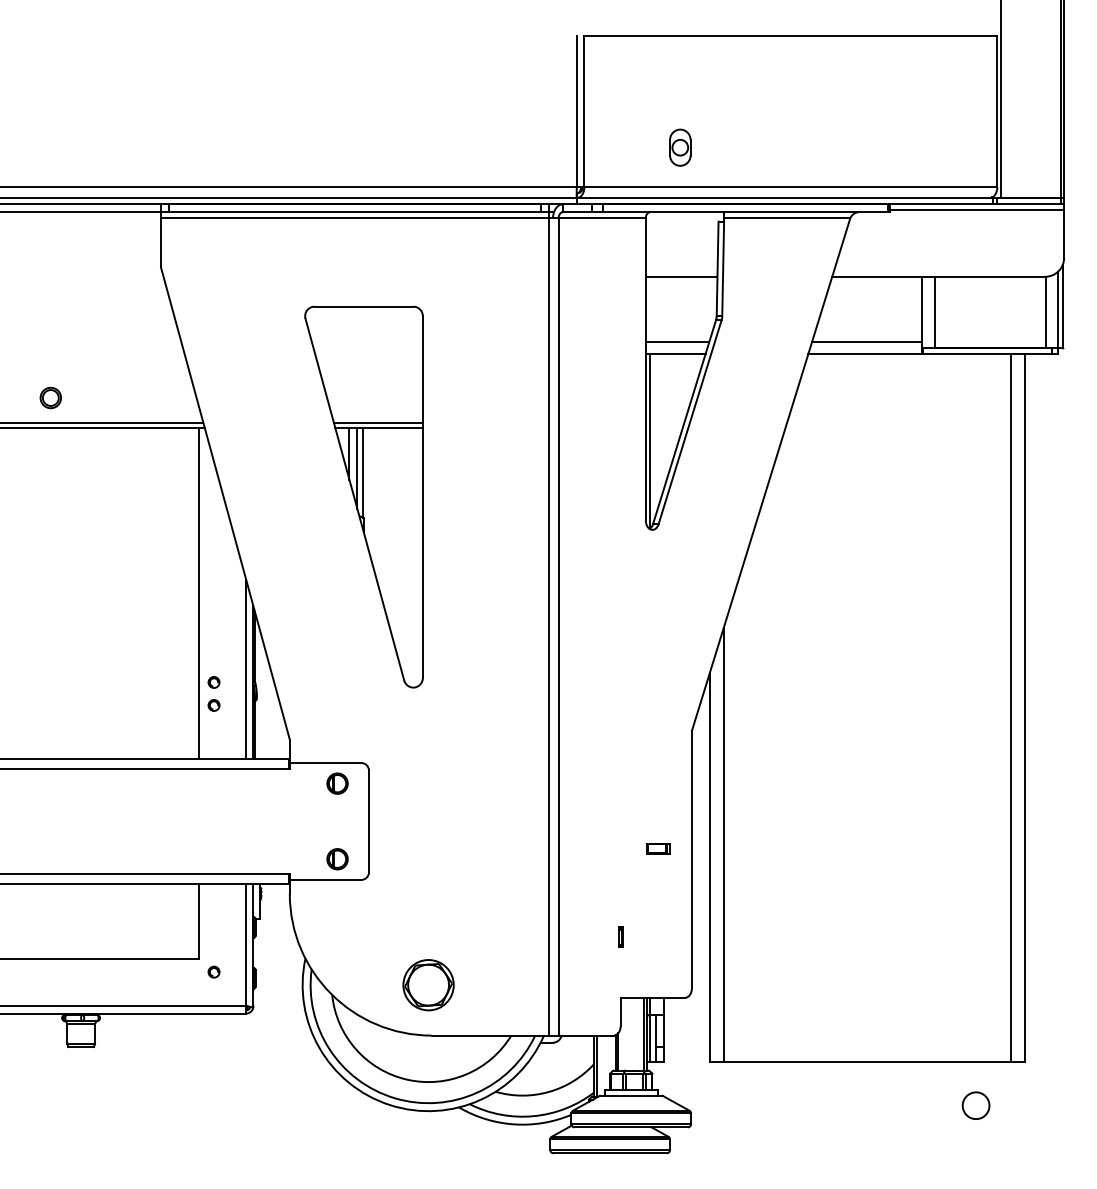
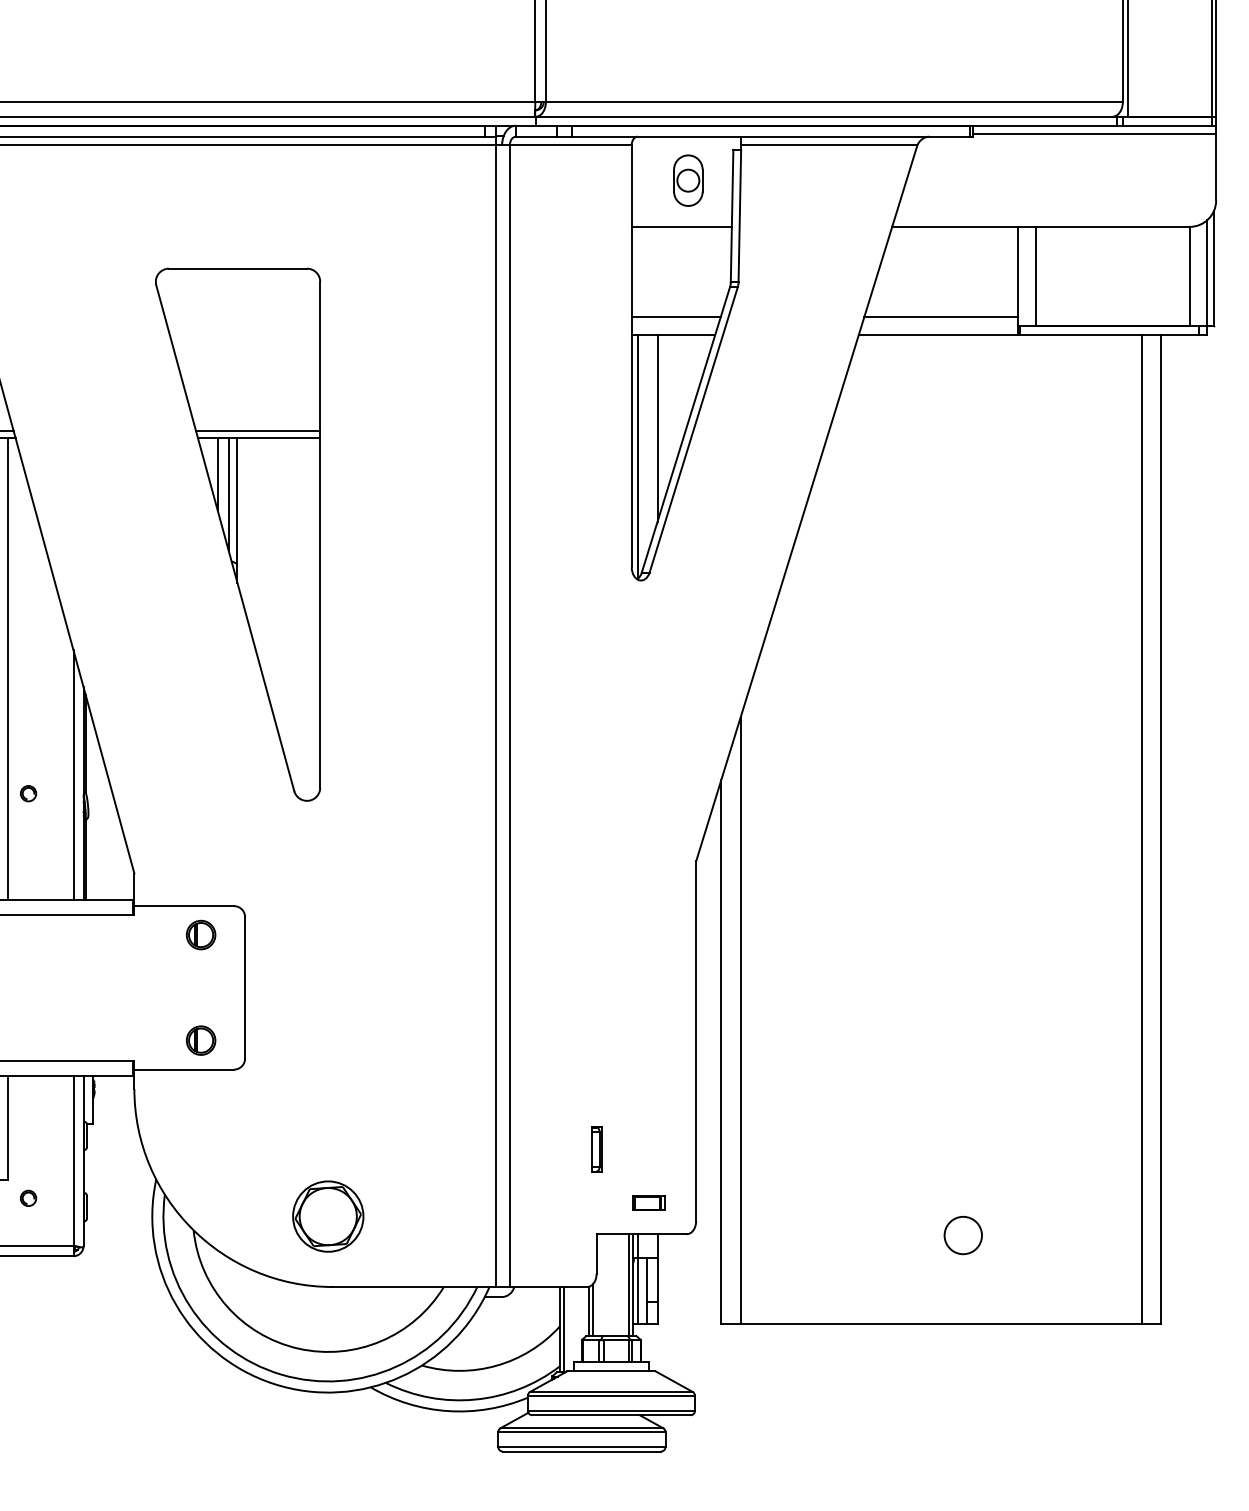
part: (680, 147) -> (688, 180), moved
line: (664, 420) -> (657, 427), added
circle: (213, 705) -> (27, 825), removed
part: (658, 848) -> (649, 1203), moved
part: (620, 936) -> (596, 1148), size x1.67
circle: (975, 1105) -> (962, 1235), moved

